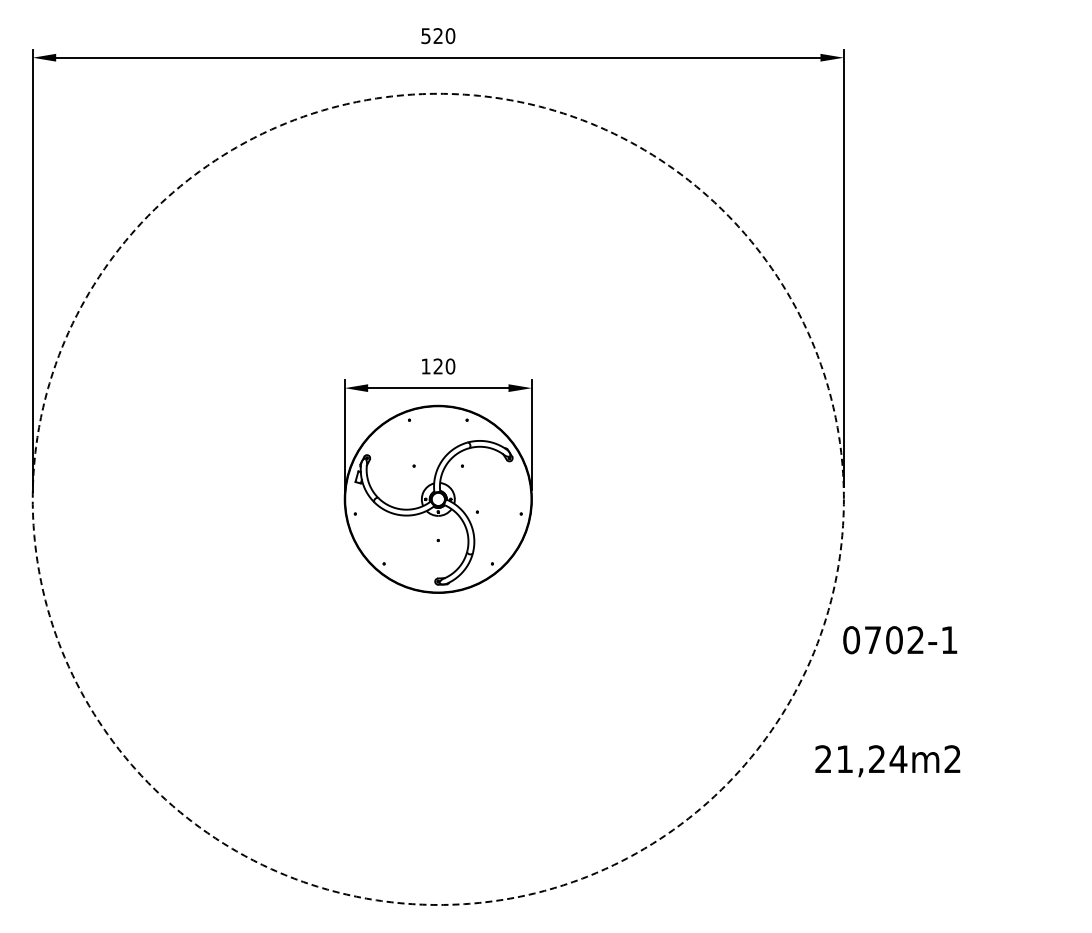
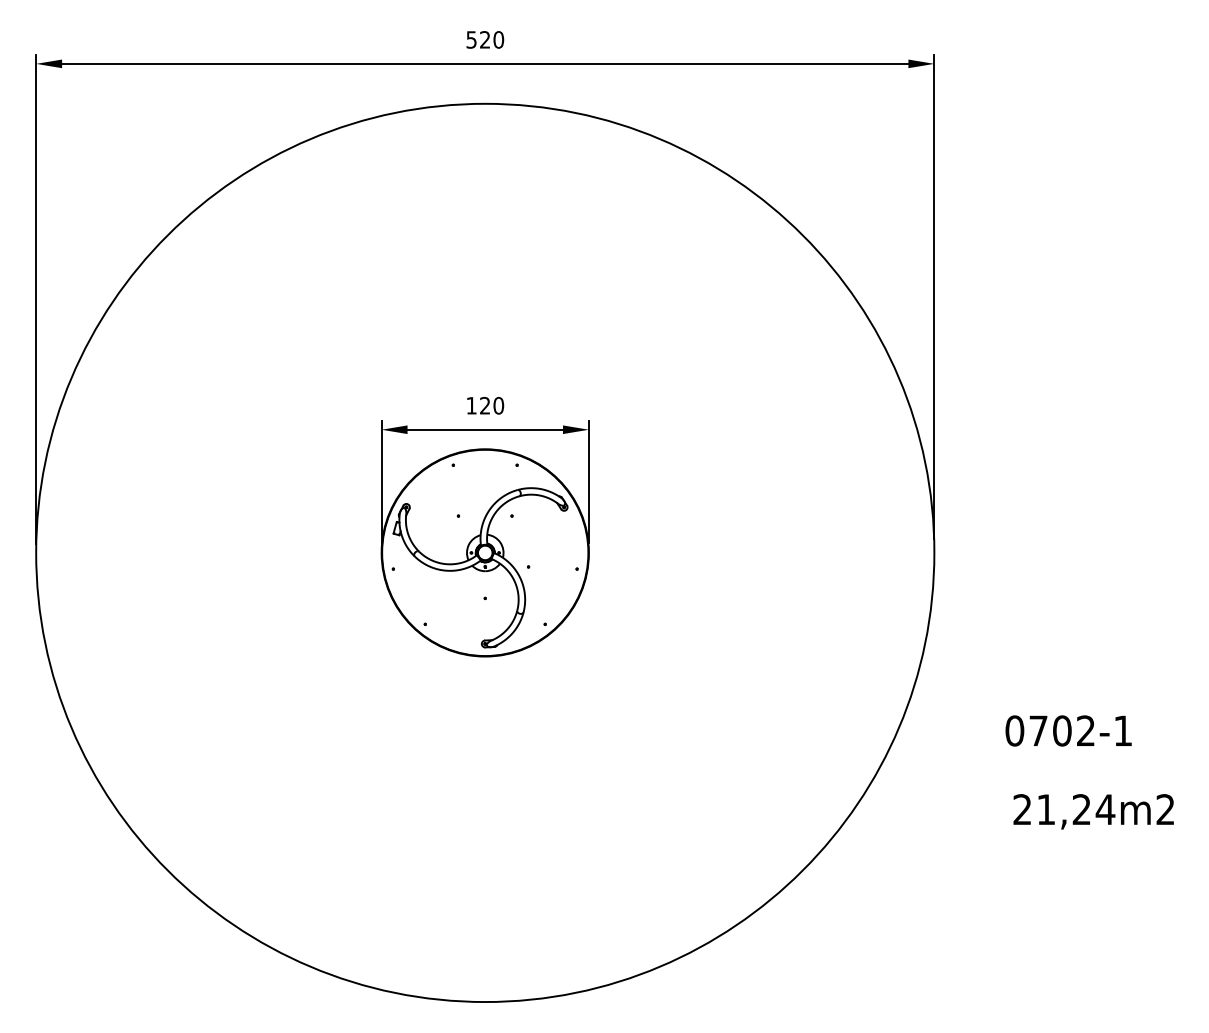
circle: (437, 498) -> (484, 551), dashed -> solid
text: (900, 640) -> (1069, 731), moved
text: (887, 761) -> (1093, 812), moved

